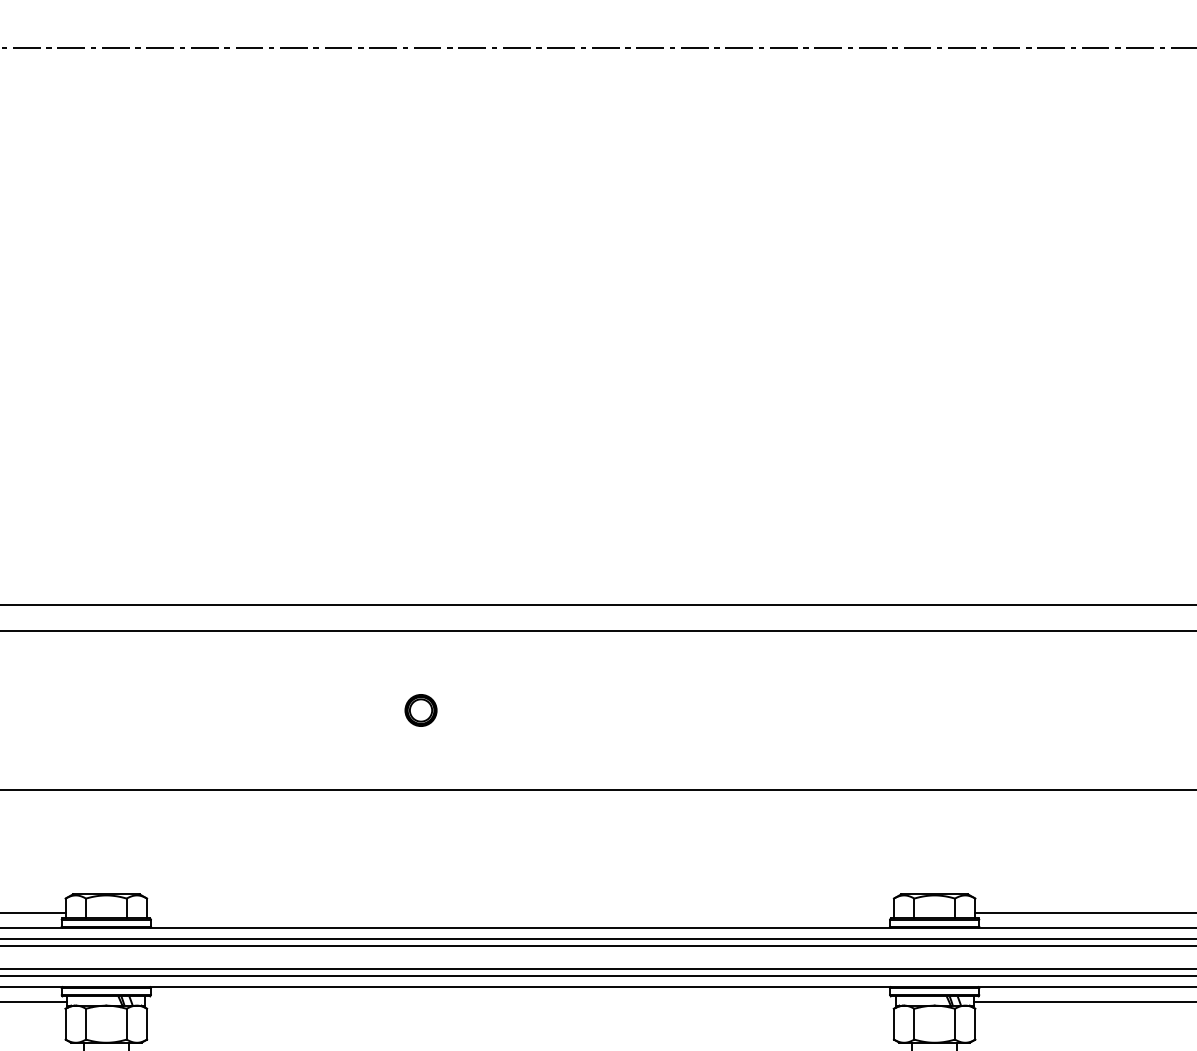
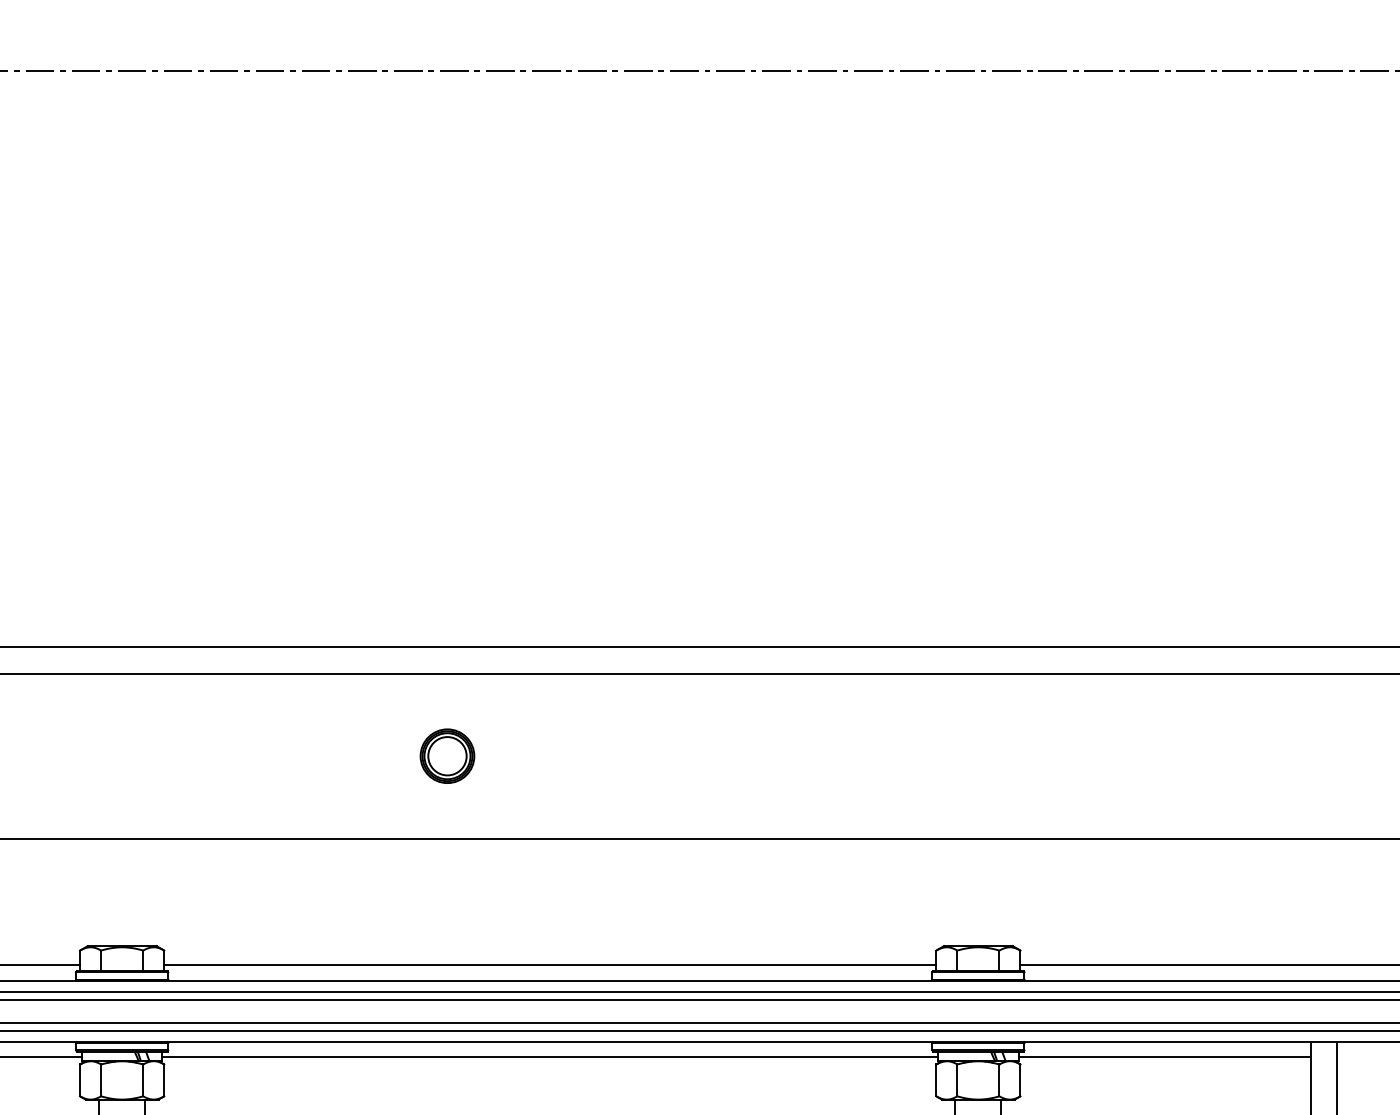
part: (421, 709) -> (447, 755), size x1.67
line: (520, 913) -> (550, 965), added
line: (520, 1002) -> (550, 1057), added

